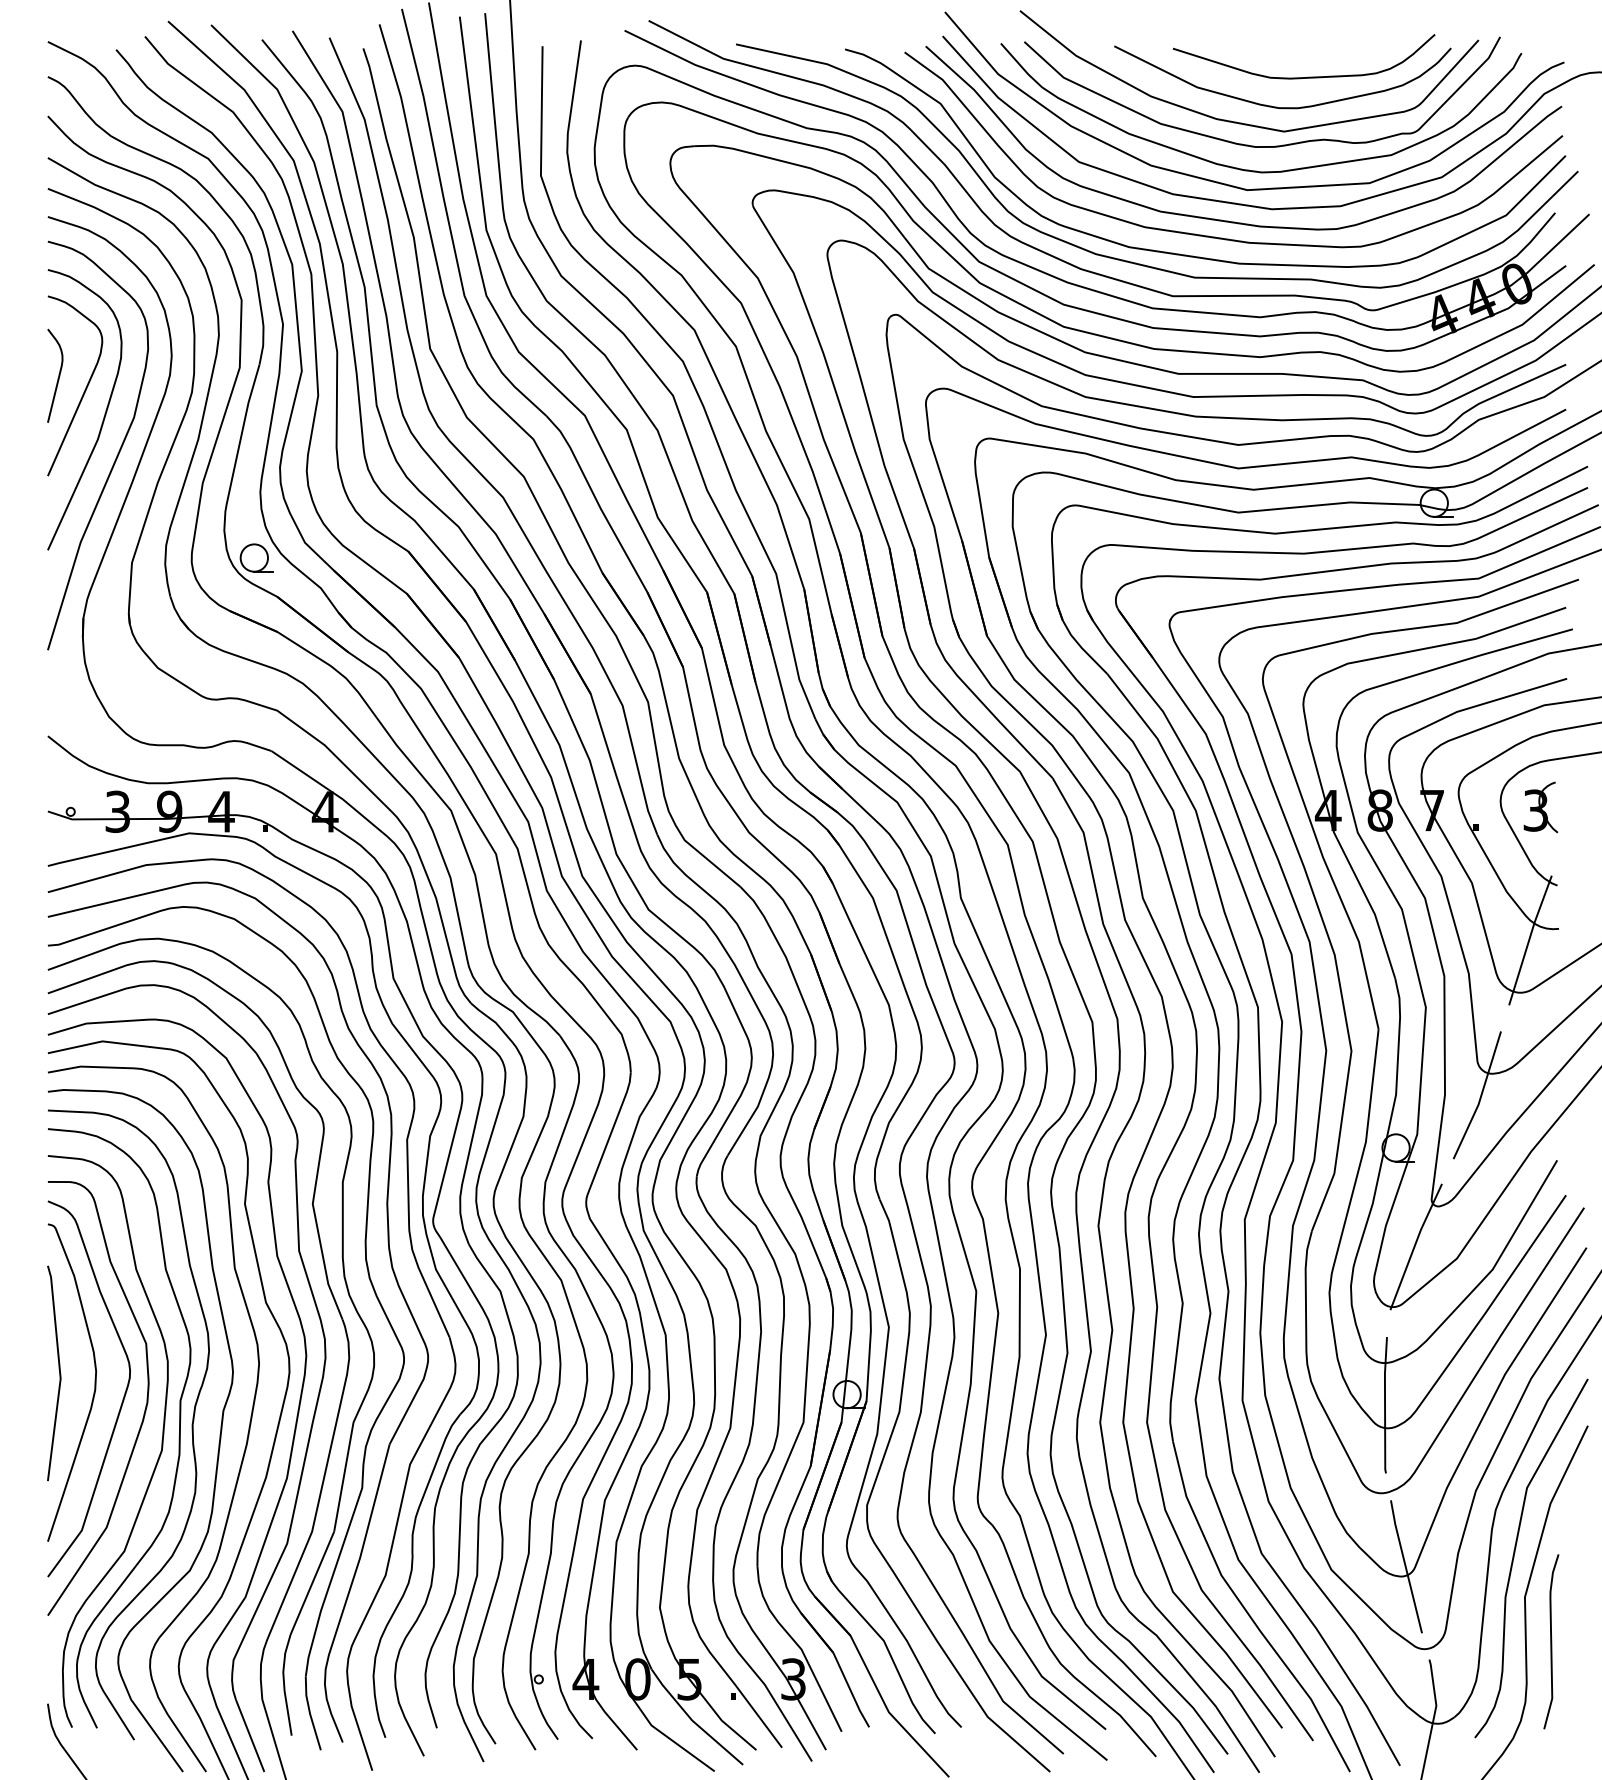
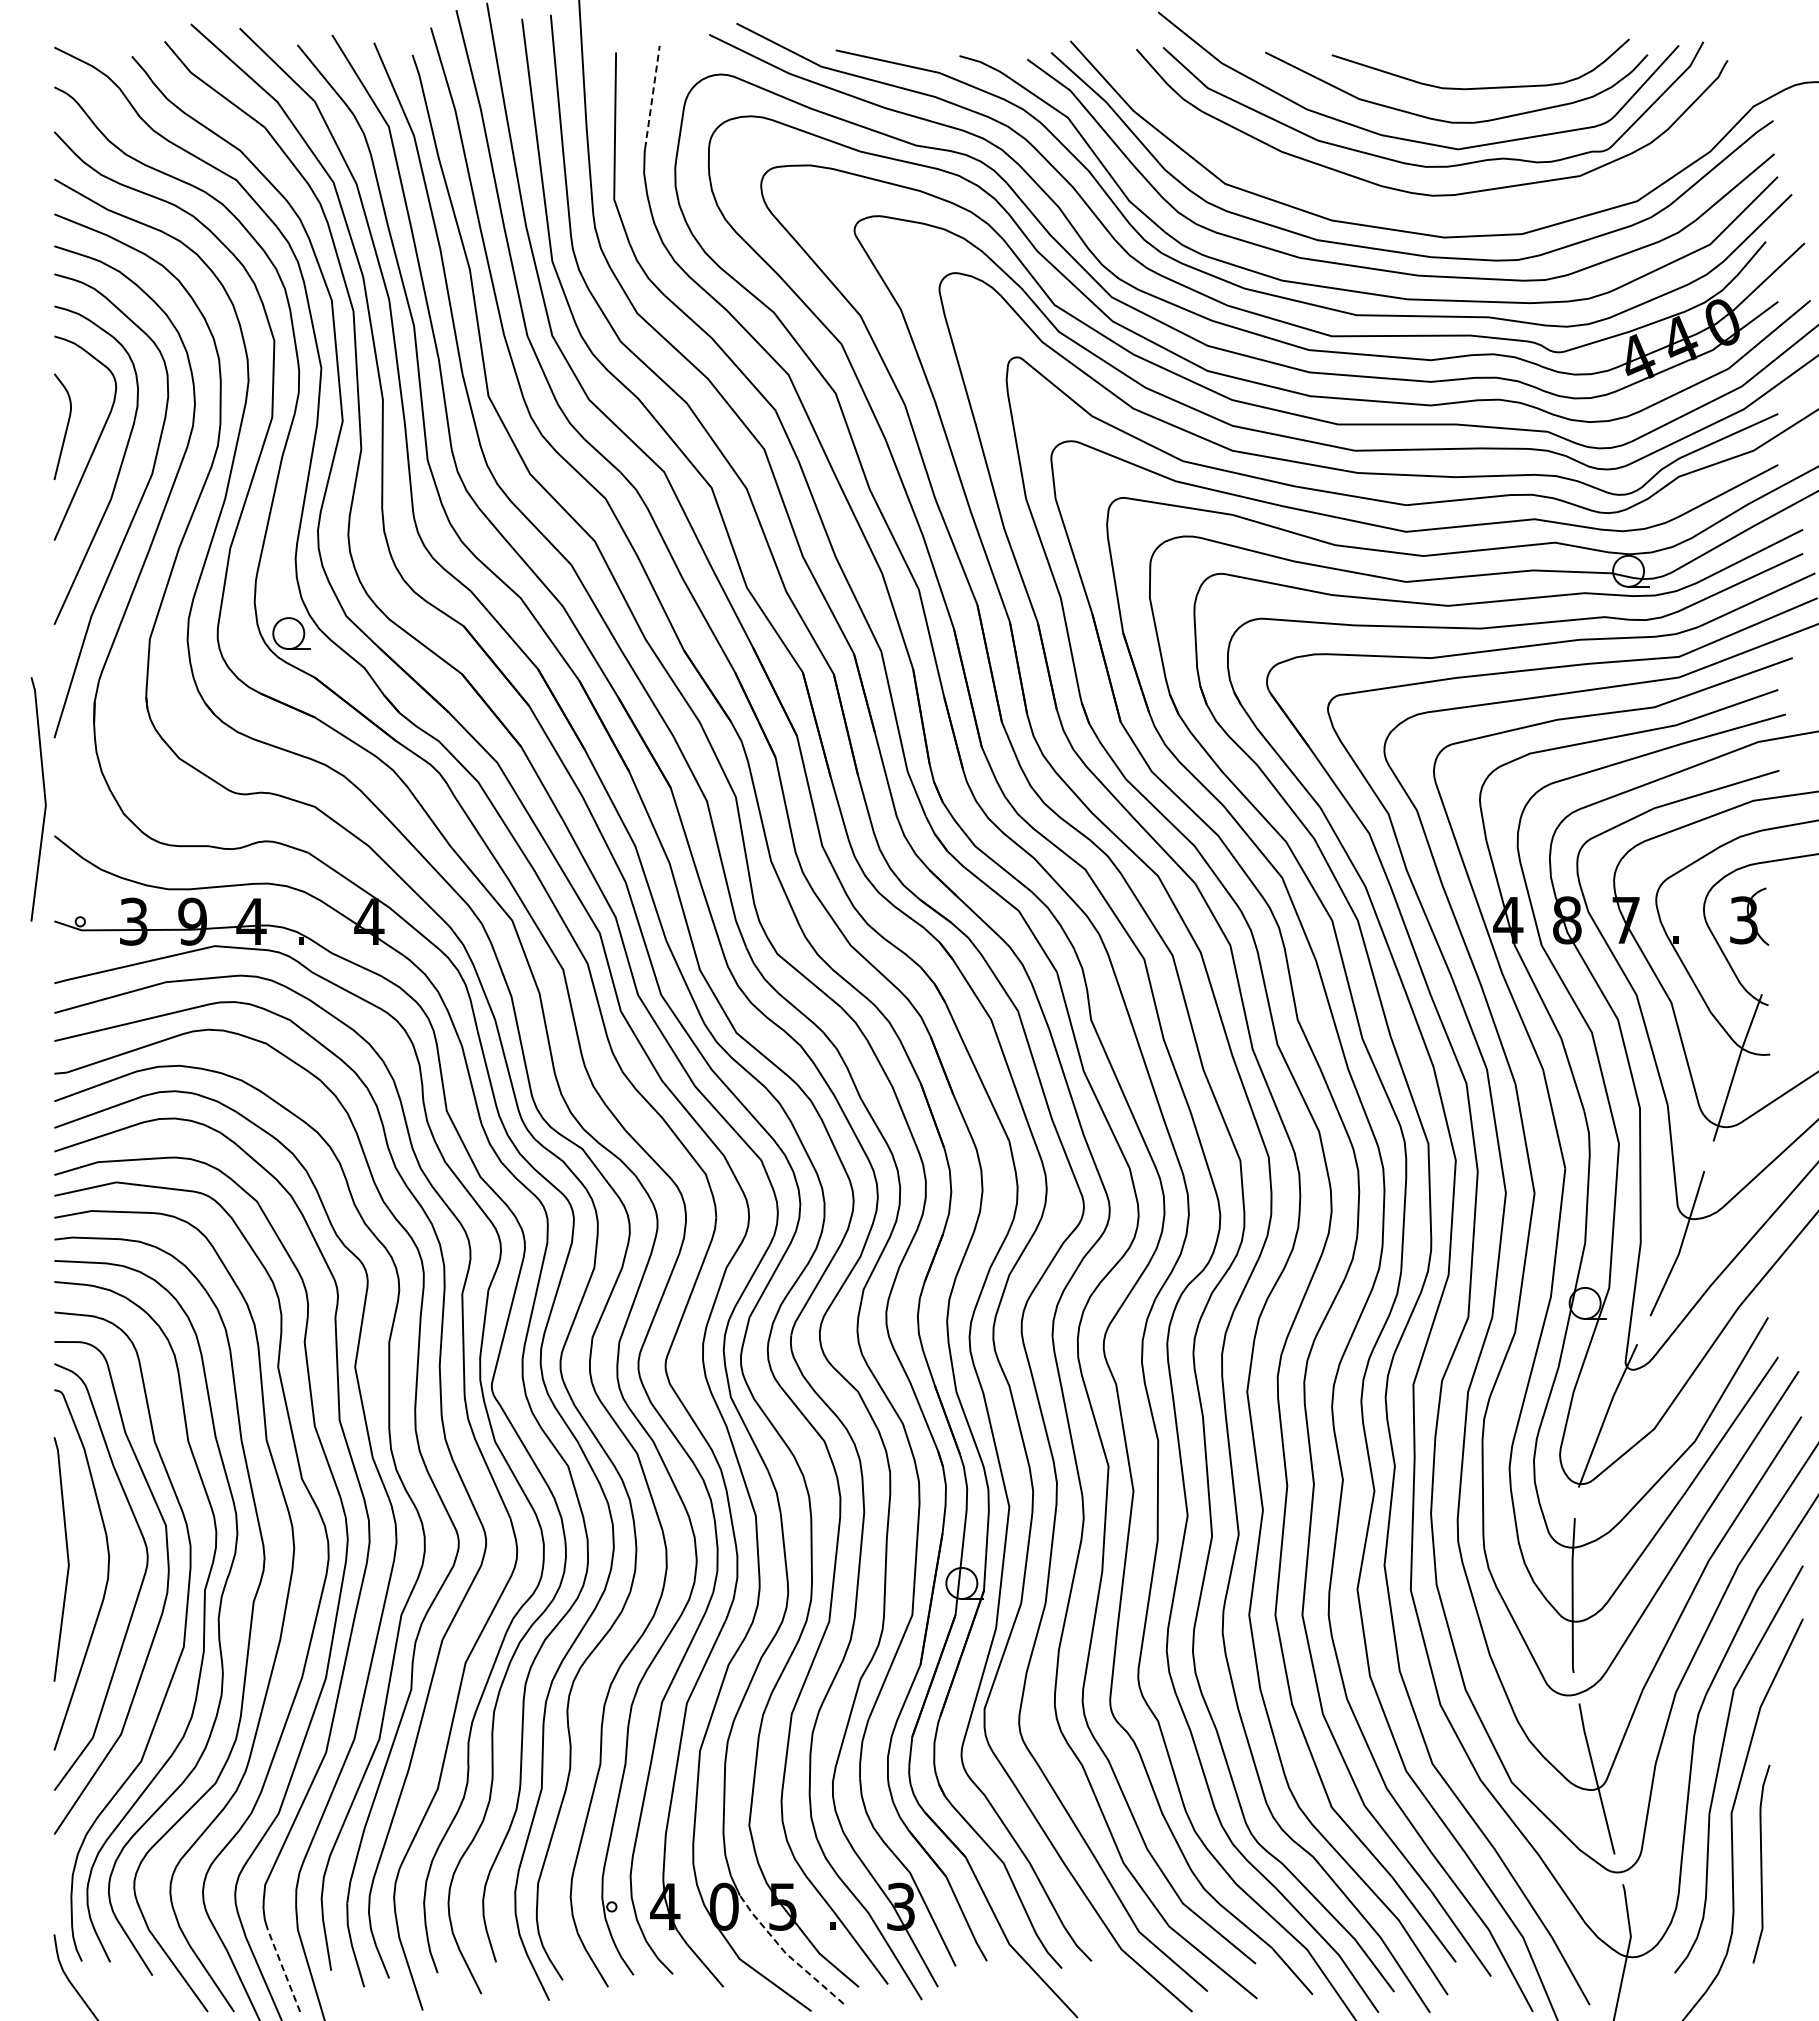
line: (574, 85) -> (652, 97), solid -> dashed
curve: (1233, 185) -> (1400, 210), removed
line: (39, 704) -> (44, 799), added
line: (692, 1720) -> (786, 1953), solid -> dashed
line: (250, 1736) -> (284, 1971), solid -> dashed

